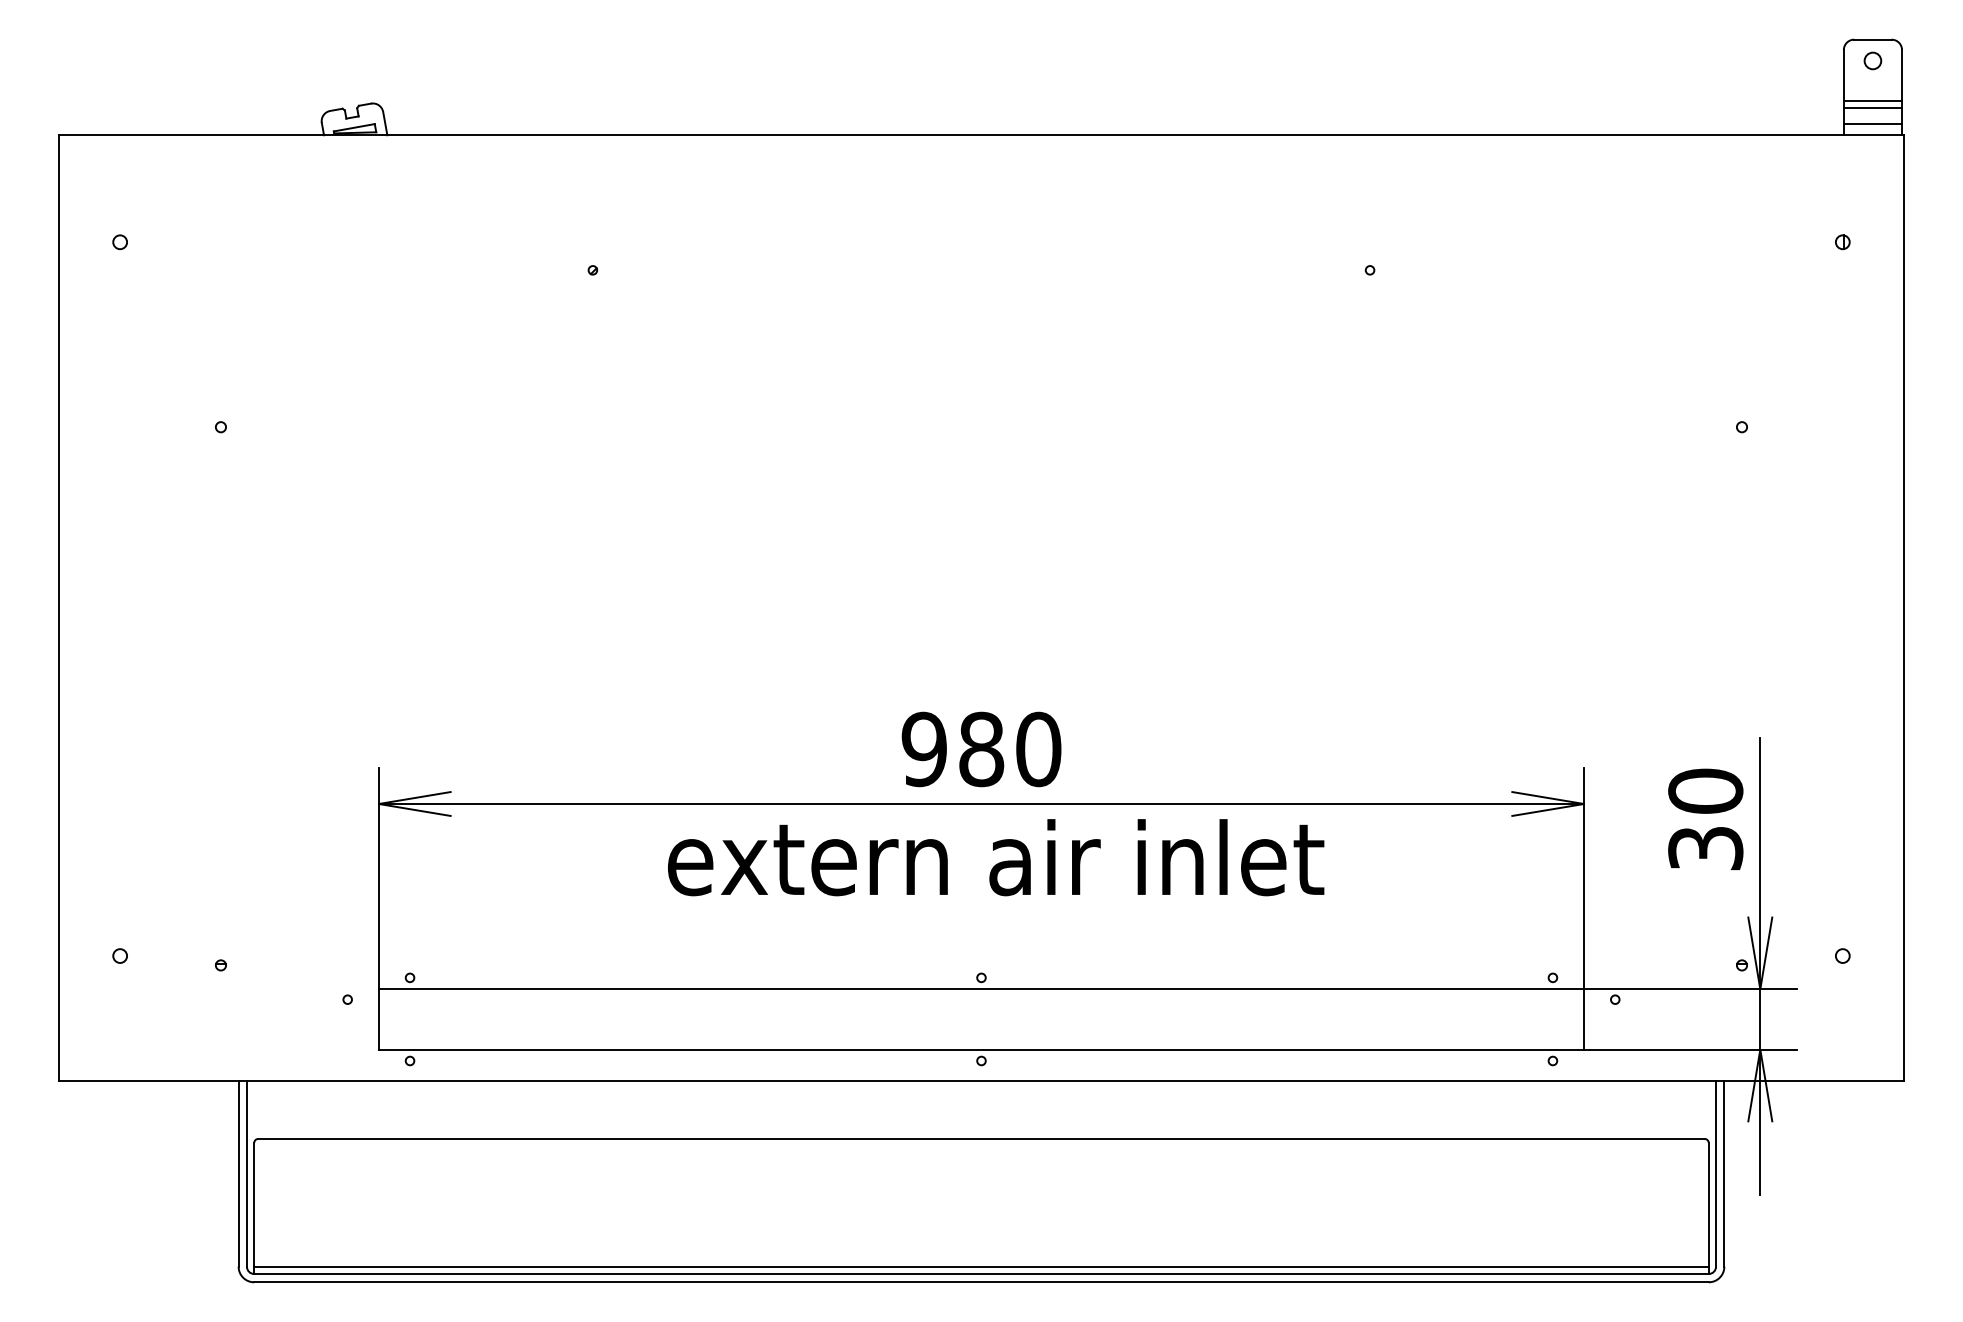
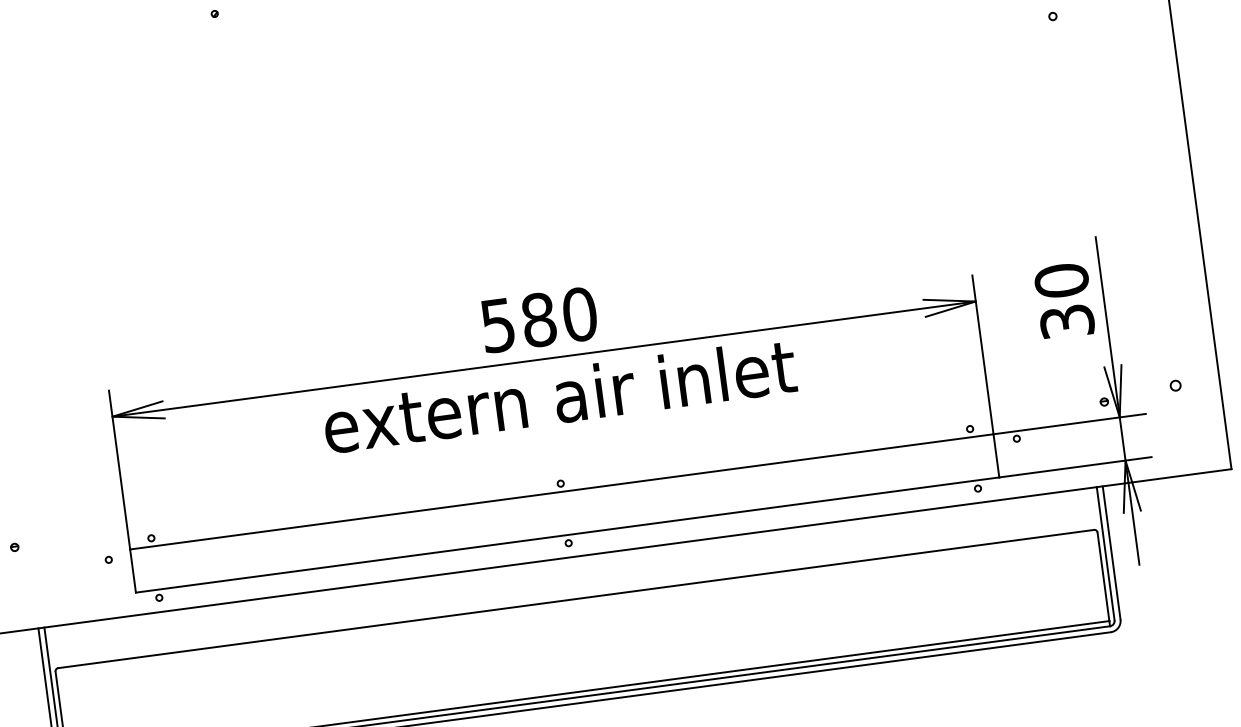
text: (923, 748) -> (497, 324), 980 -> 580

